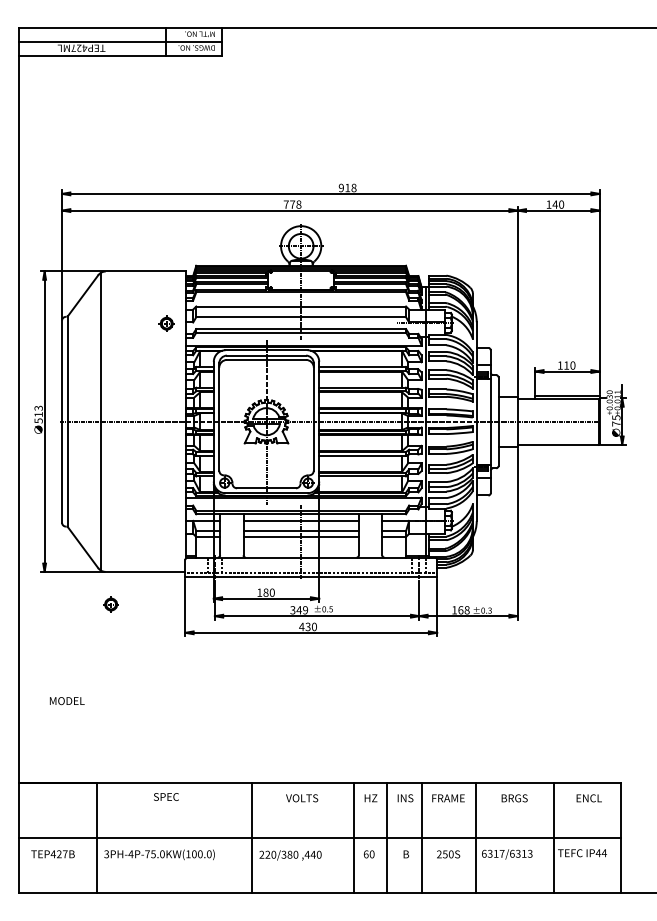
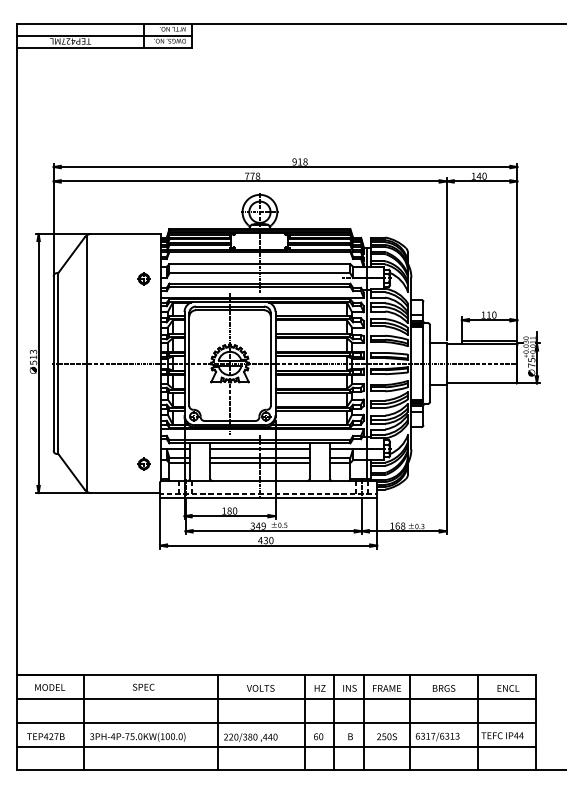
part: (110, 603) -> (143, 463), moved
text: (67, 701) -> (50, 687), moved
line: (319, 810) -> (275, 698), added
line: (319, 865) -> (275, 746), added

